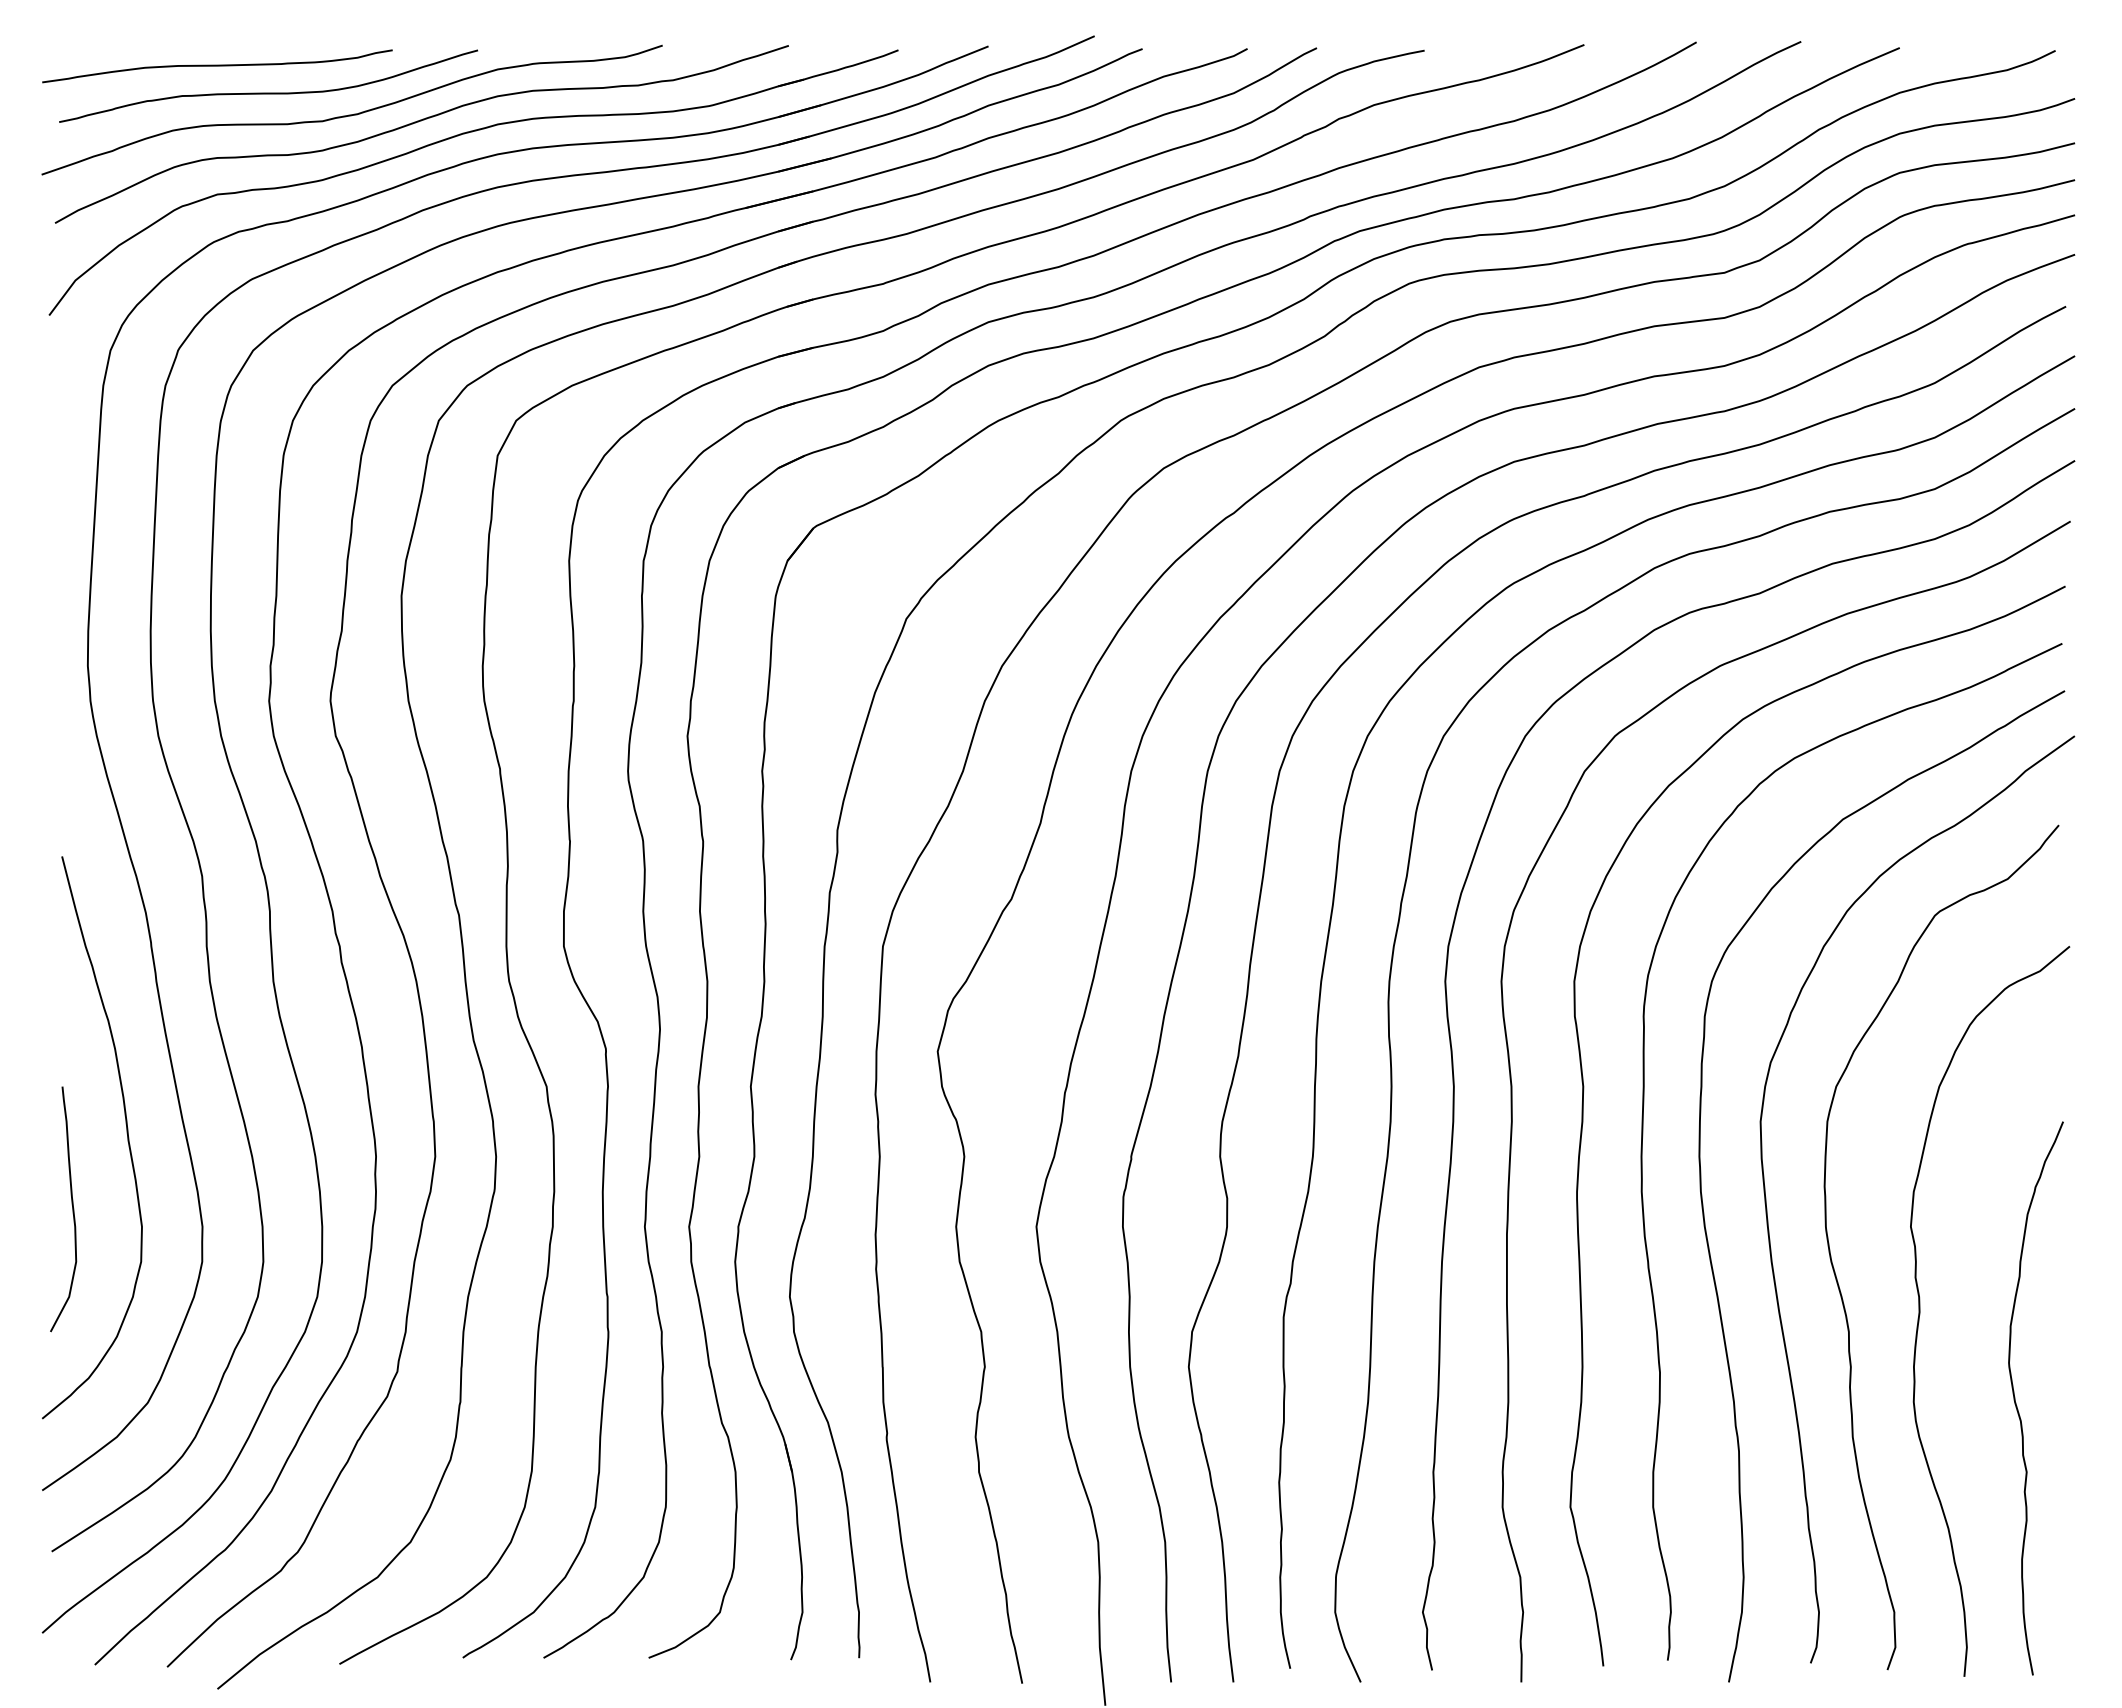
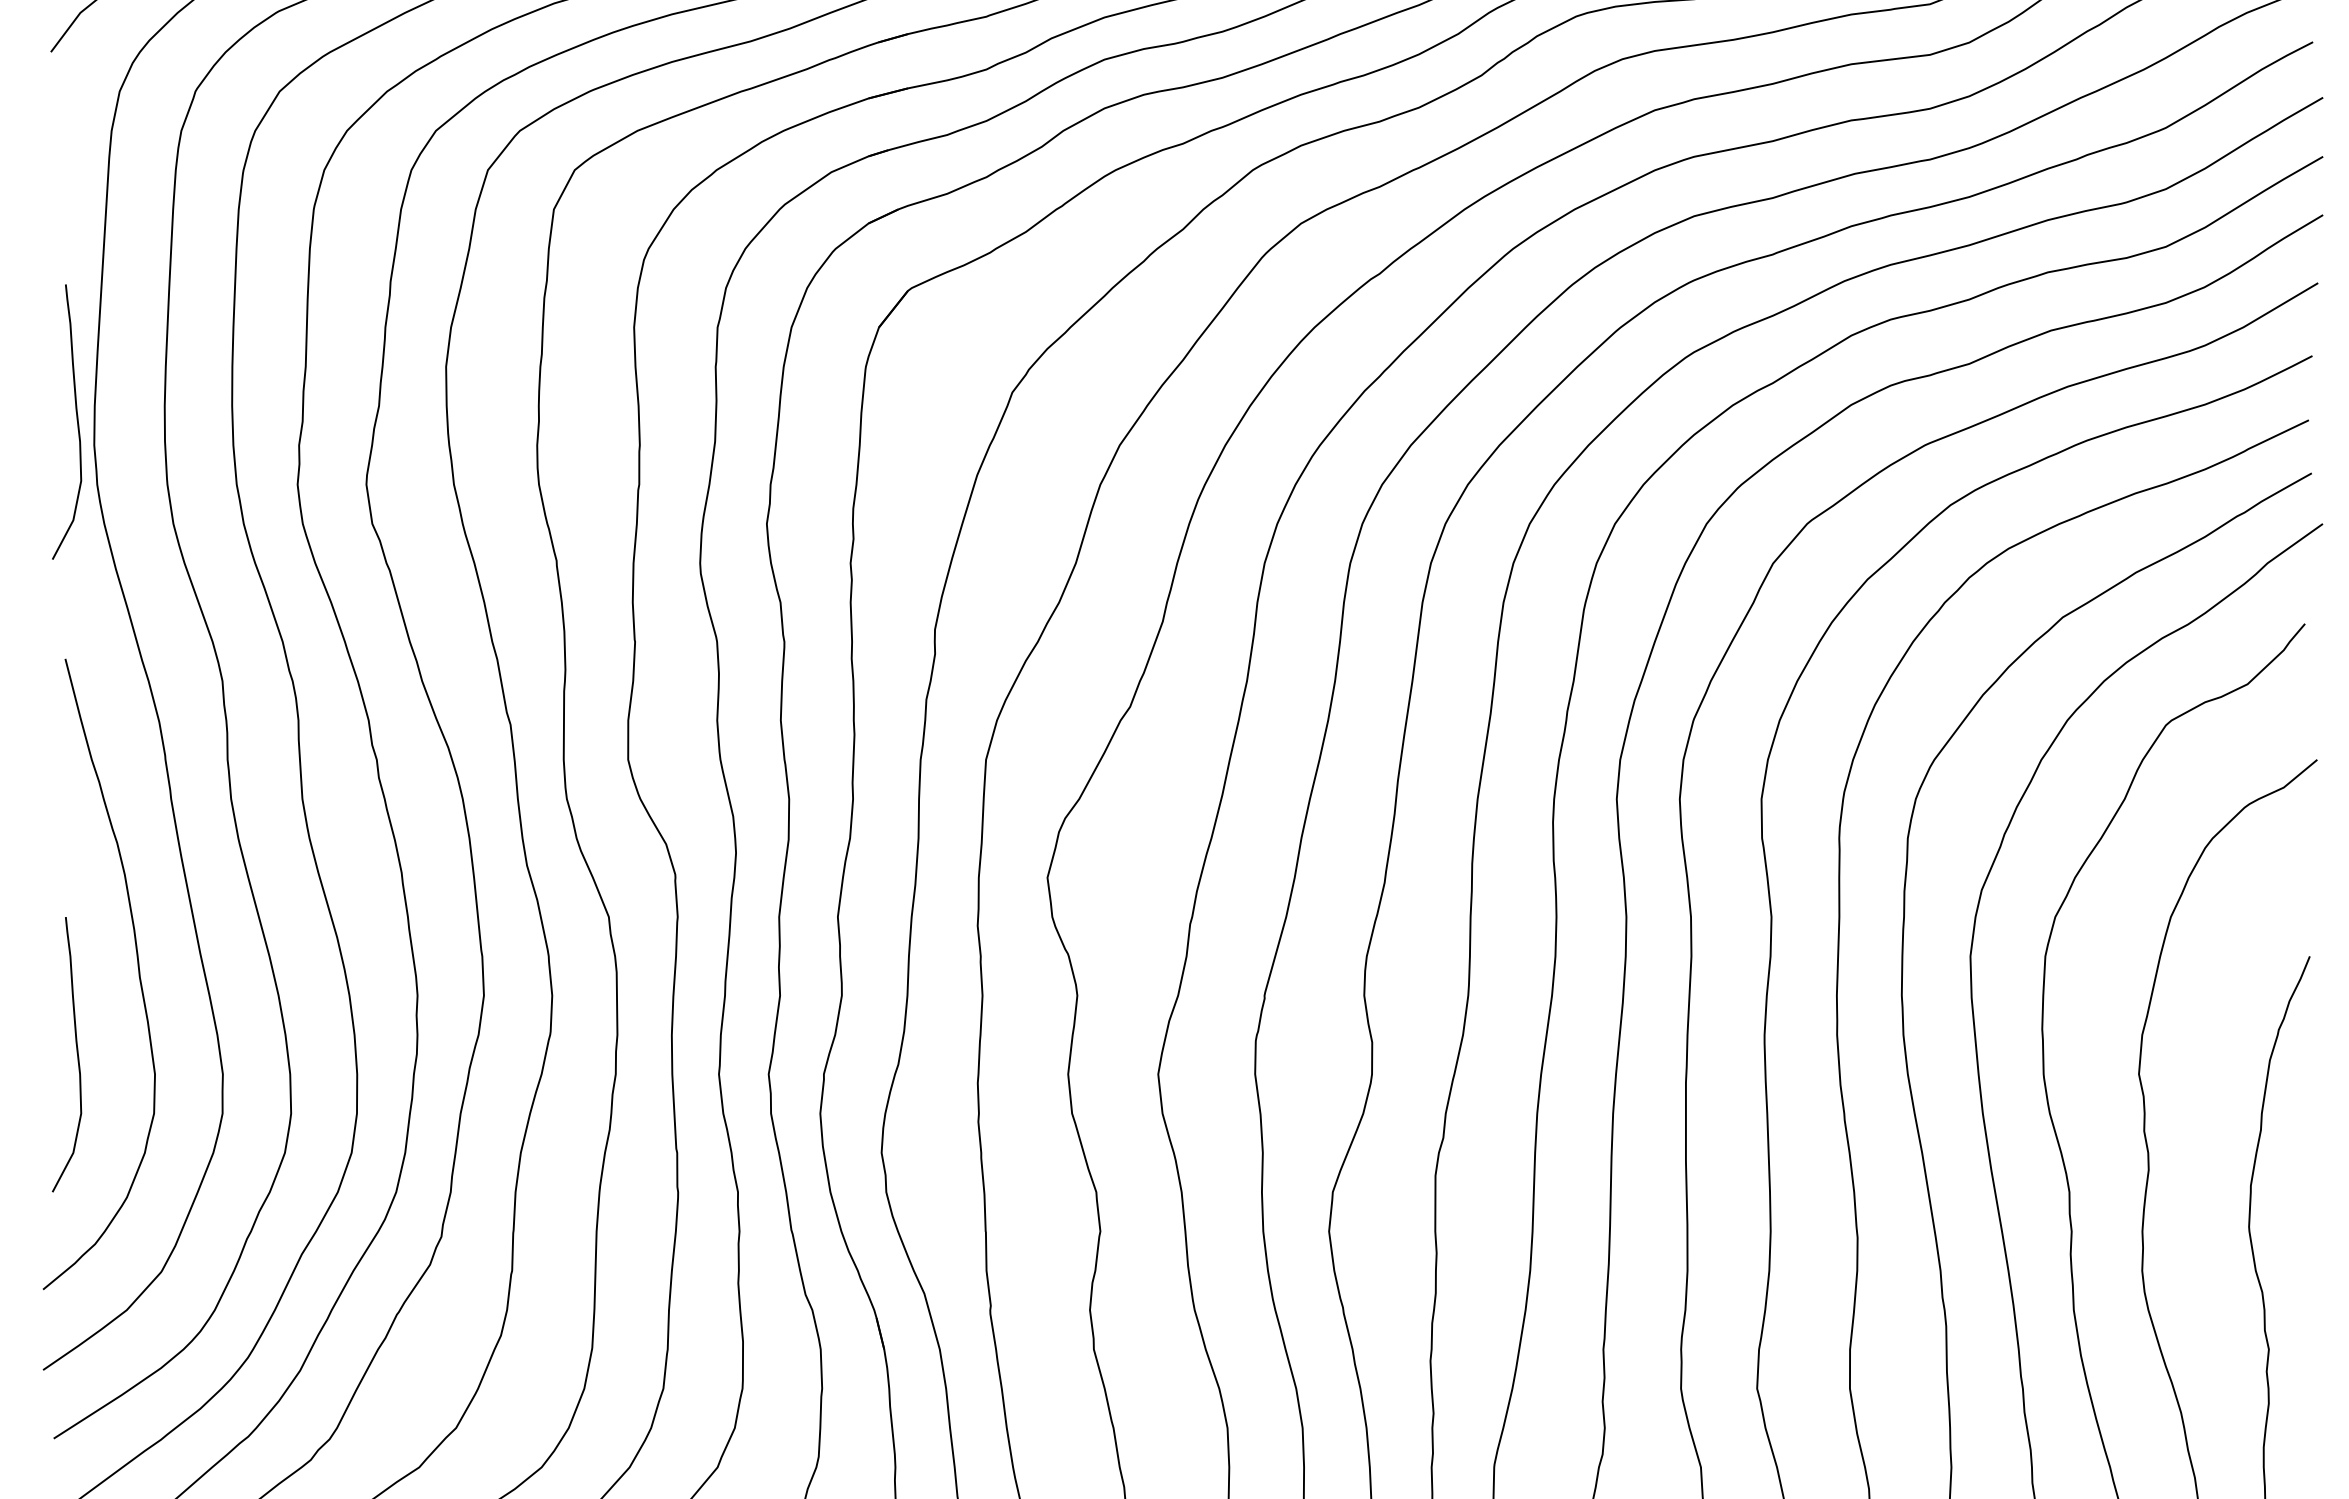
curve: (72, 645) -> (77, 422), added

